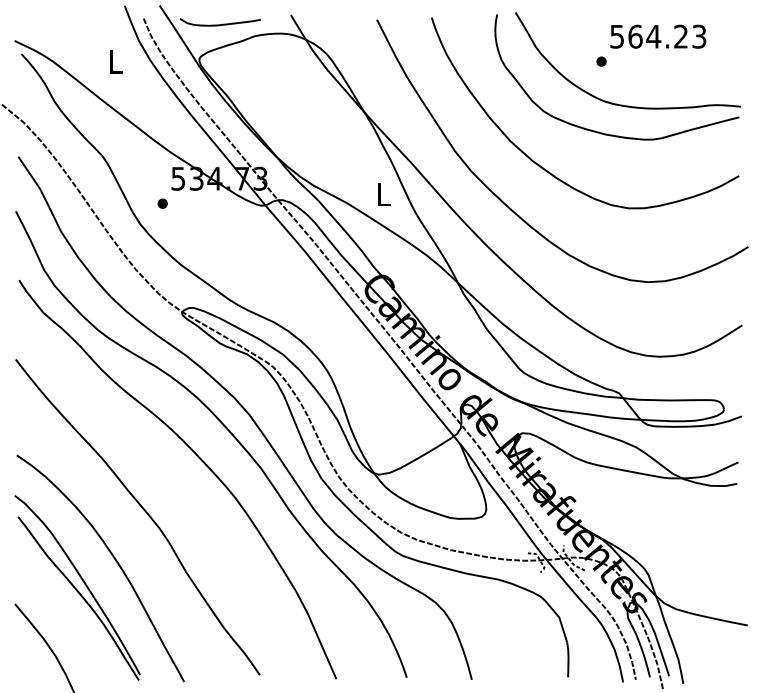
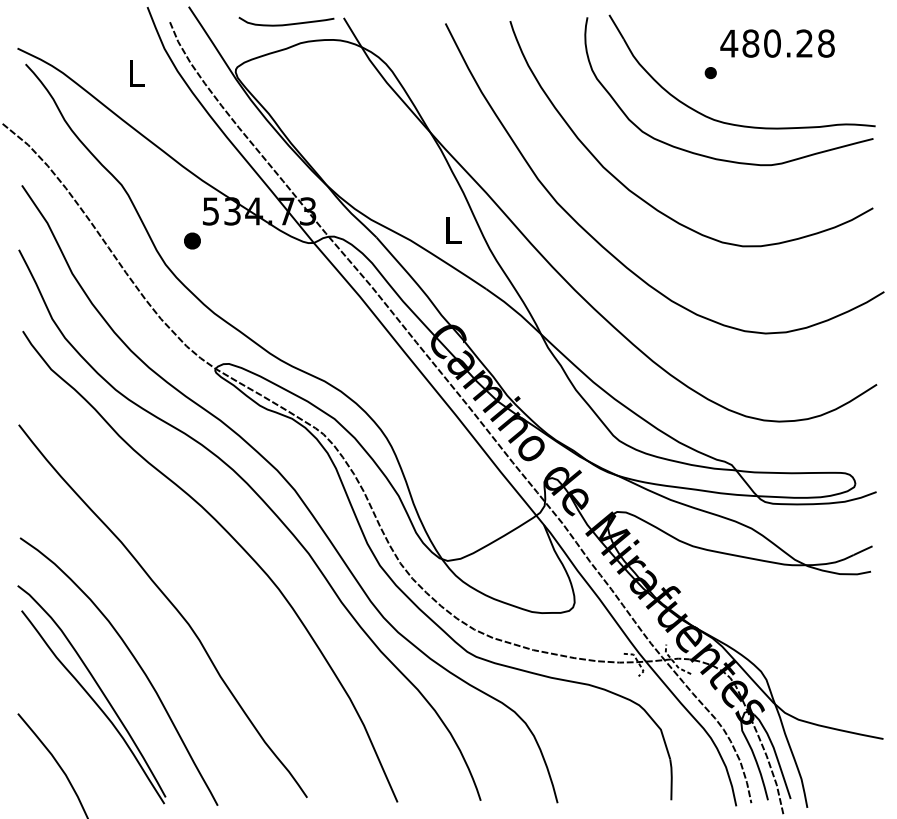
curve: (221, 23) -> (287, 23), moved
text: (658, 36) -> (777, 43), 564.23 -> 480.28
part: (162, 203) -> (192, 240), size x1.4

